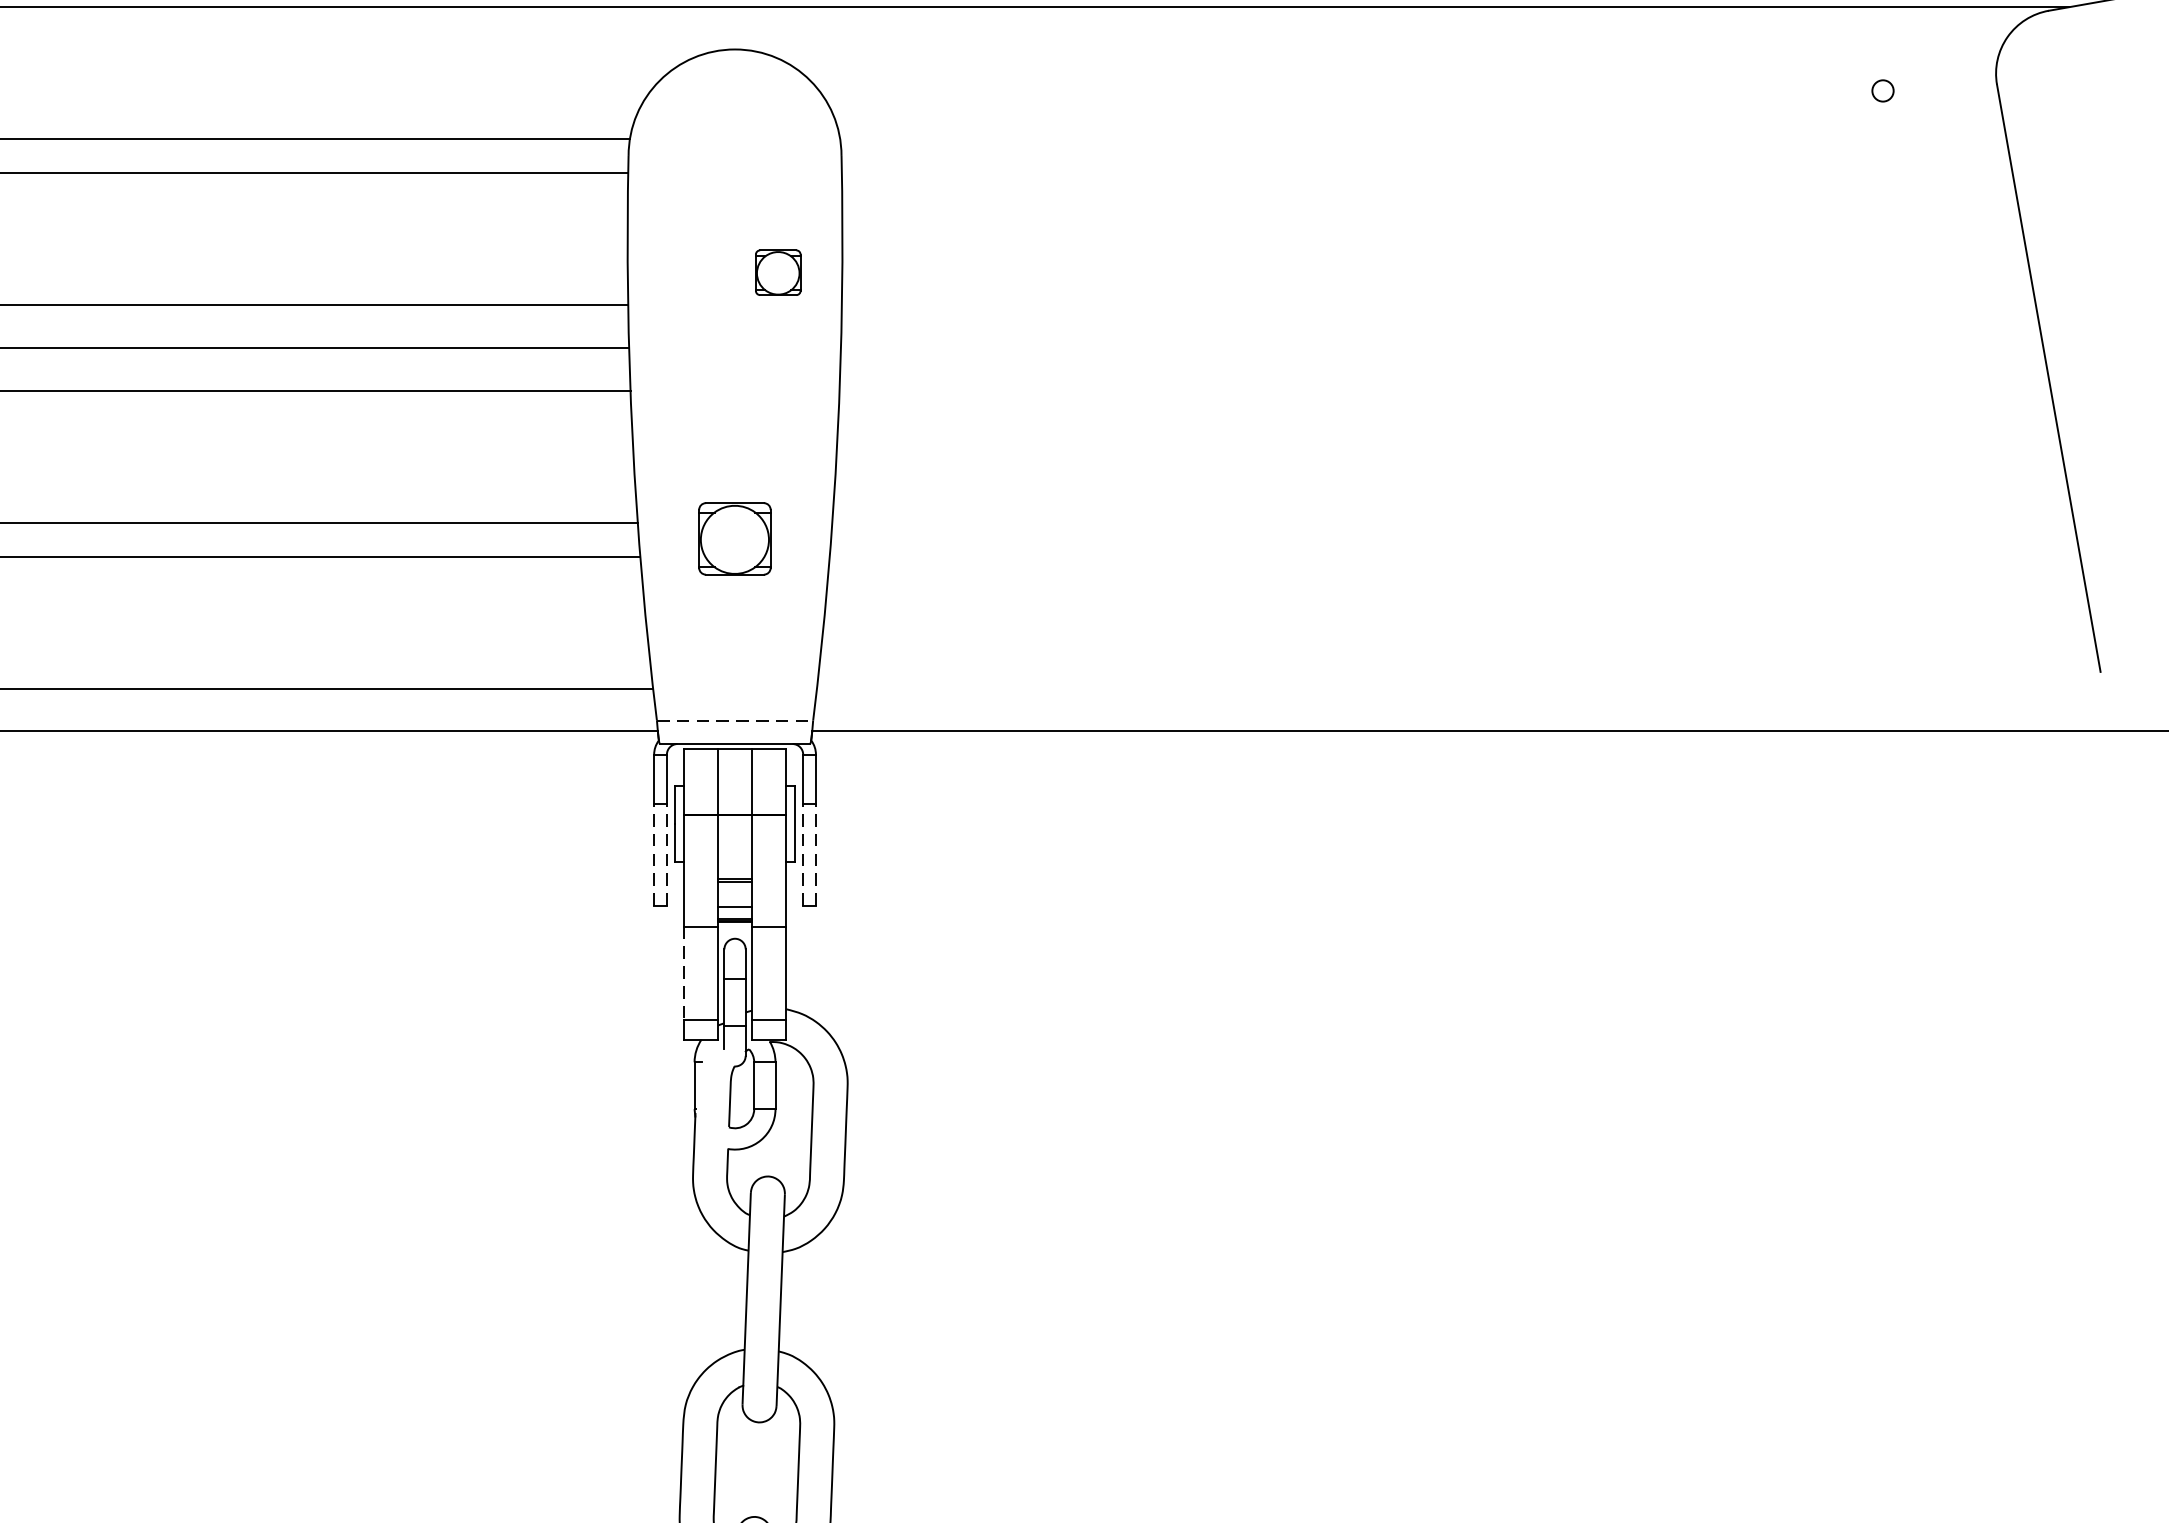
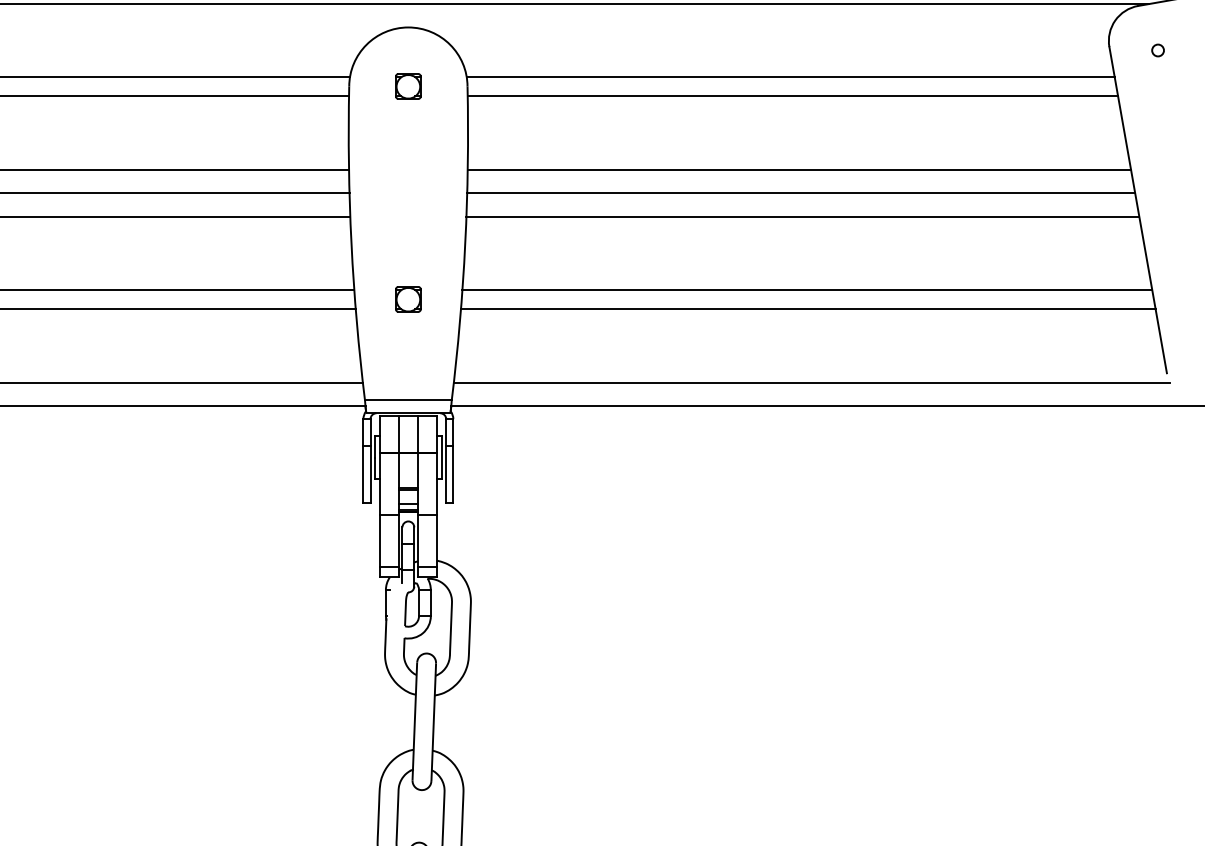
circle: (1881, 90) -> (1157, 50), moved
line: (1422, 139) -> (790, 77), added
line: (1426, 173) -> (792, 96), added
part: (778, 272) -> (408, 86), moved
line: (1439, 305) -> (799, 169), added
line: (1442, 348) -> (801, 193), added
line: (1444, 389) -> (802, 216), added
line: (1453, 522) -> (807, 290), added
part: (735, 539) -> (408, 299), size x0.62
line: (1453, 557) -> (807, 309), added
line: (1460, 688) -> (811, 382), added
line: (735, 720) -> (408, 400), dashed -> solid
line: (654, 854) -> (363, 474), dashed -> solid
line: (666, 854) -> (370, 474), dashed -> solid
line: (803, 854) -> (446, 474), dashed -> solid
line: (816, 854) -> (453, 474), dashed -> solid
line: (684, 974) -> (380, 541), dashed -> solid

